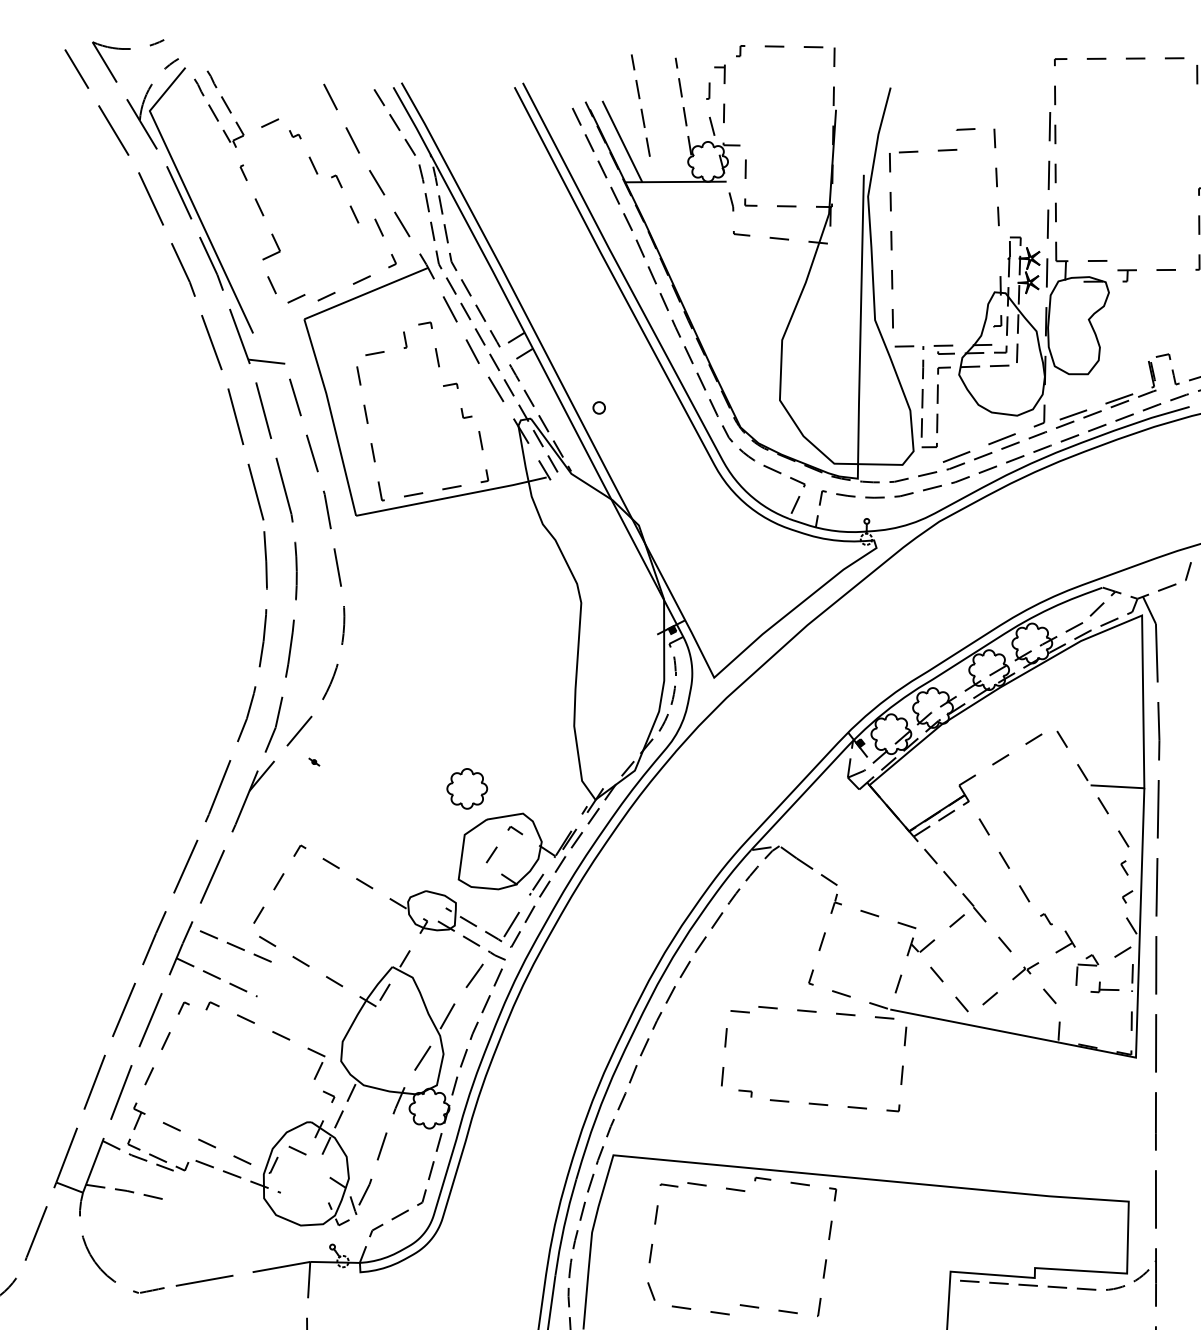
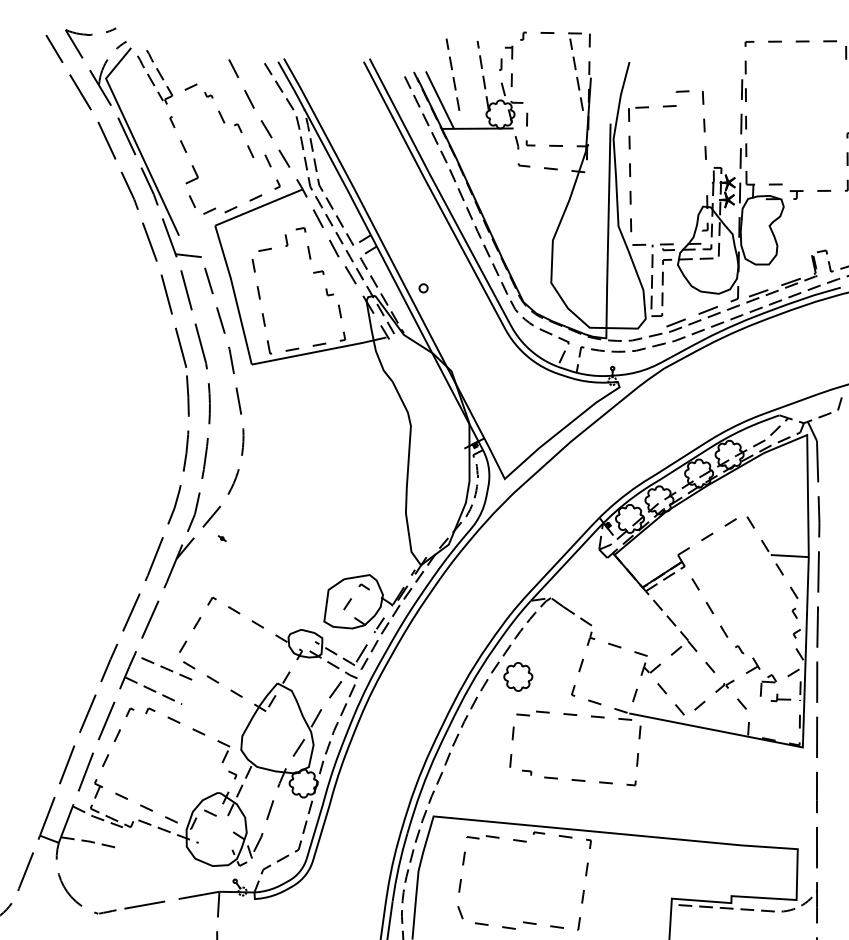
line: (816, 108) -> (577, 76), added
part: (467, 788) -> (518, 676), moved

